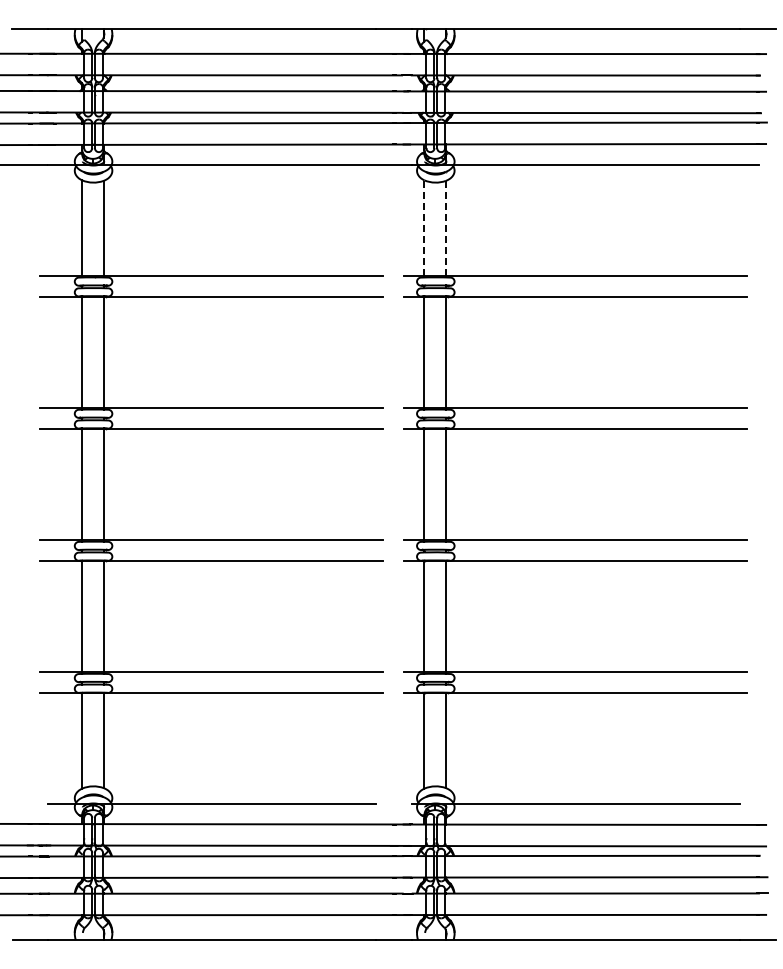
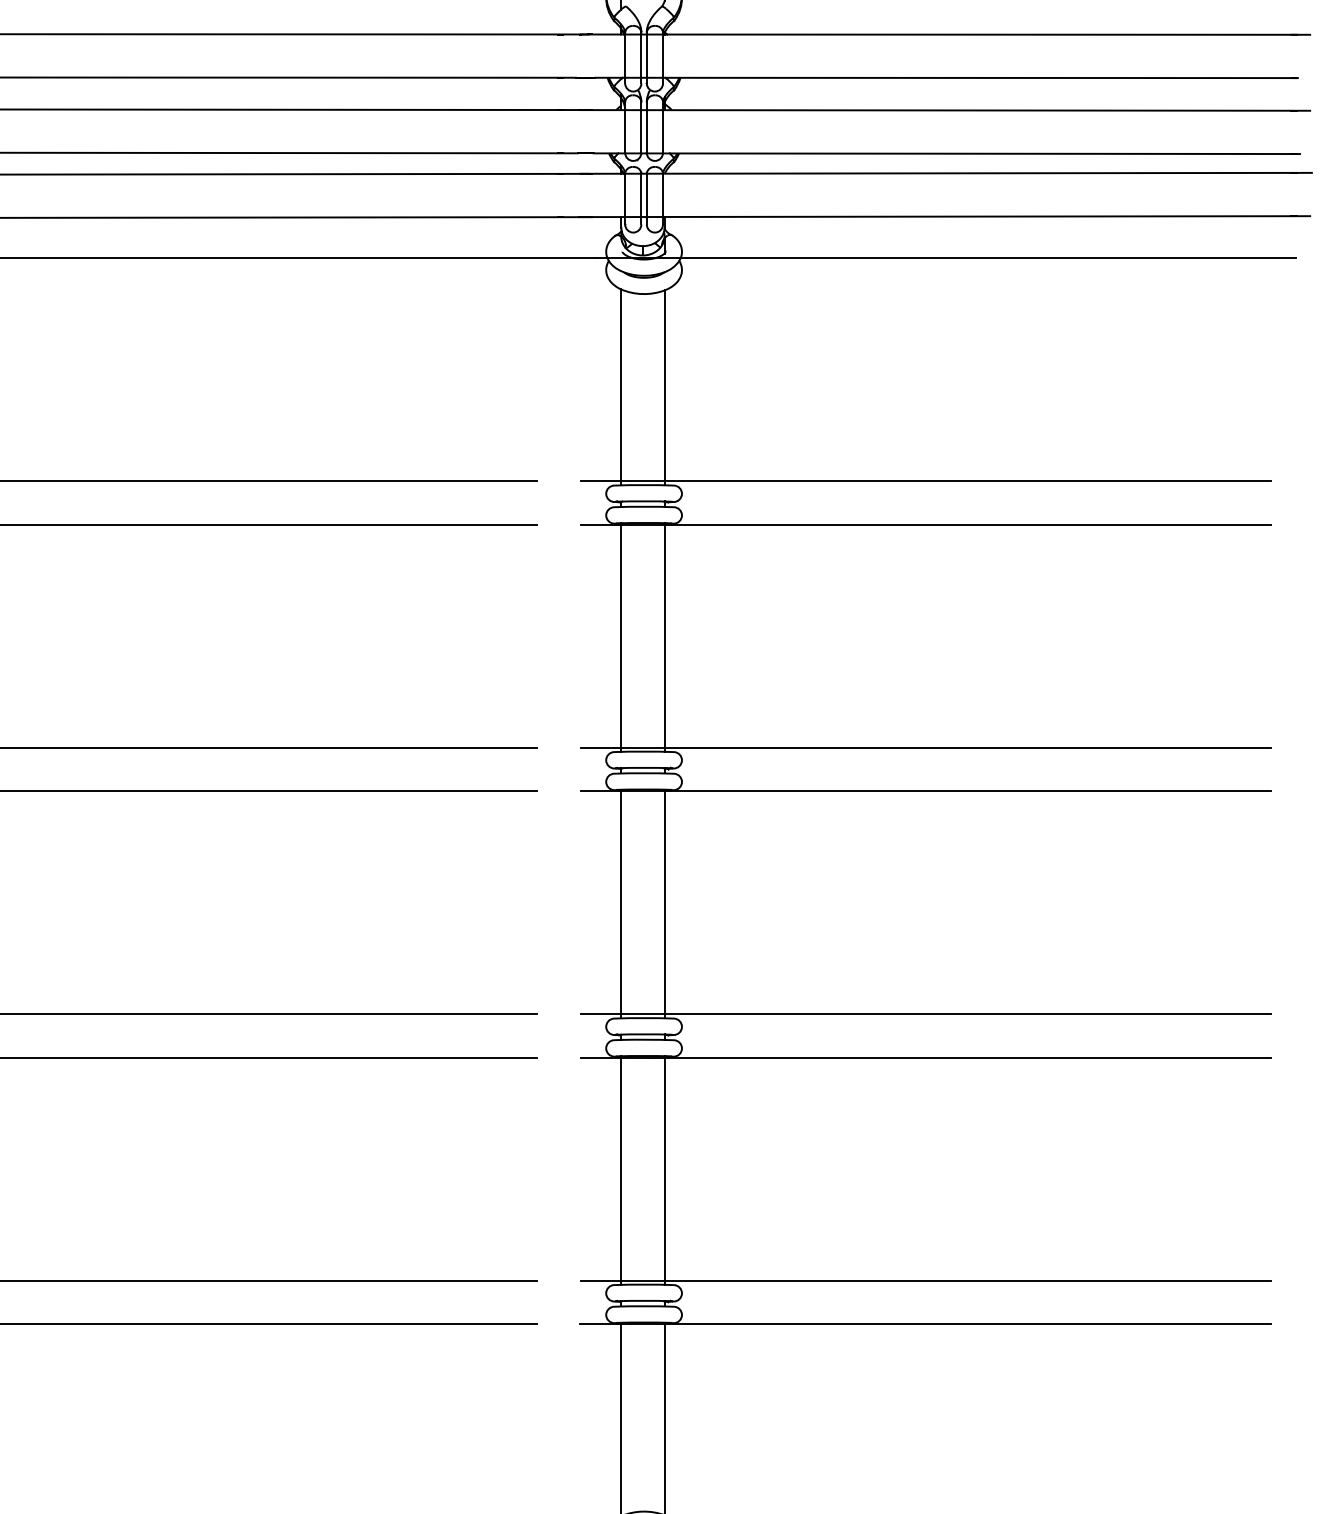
line: (424, 227) -> (621, 384), dashed -> solid
line: (445, 228) -> (663, 386), dashed -> solid

